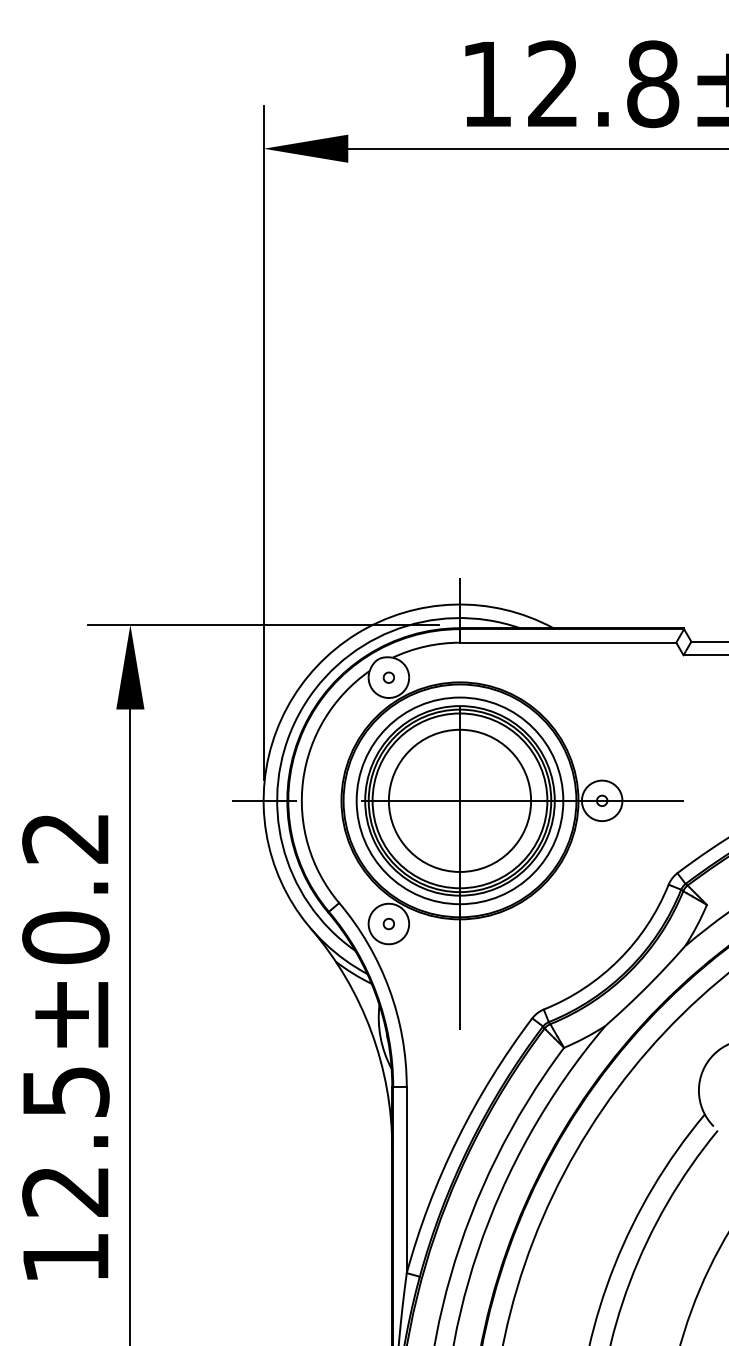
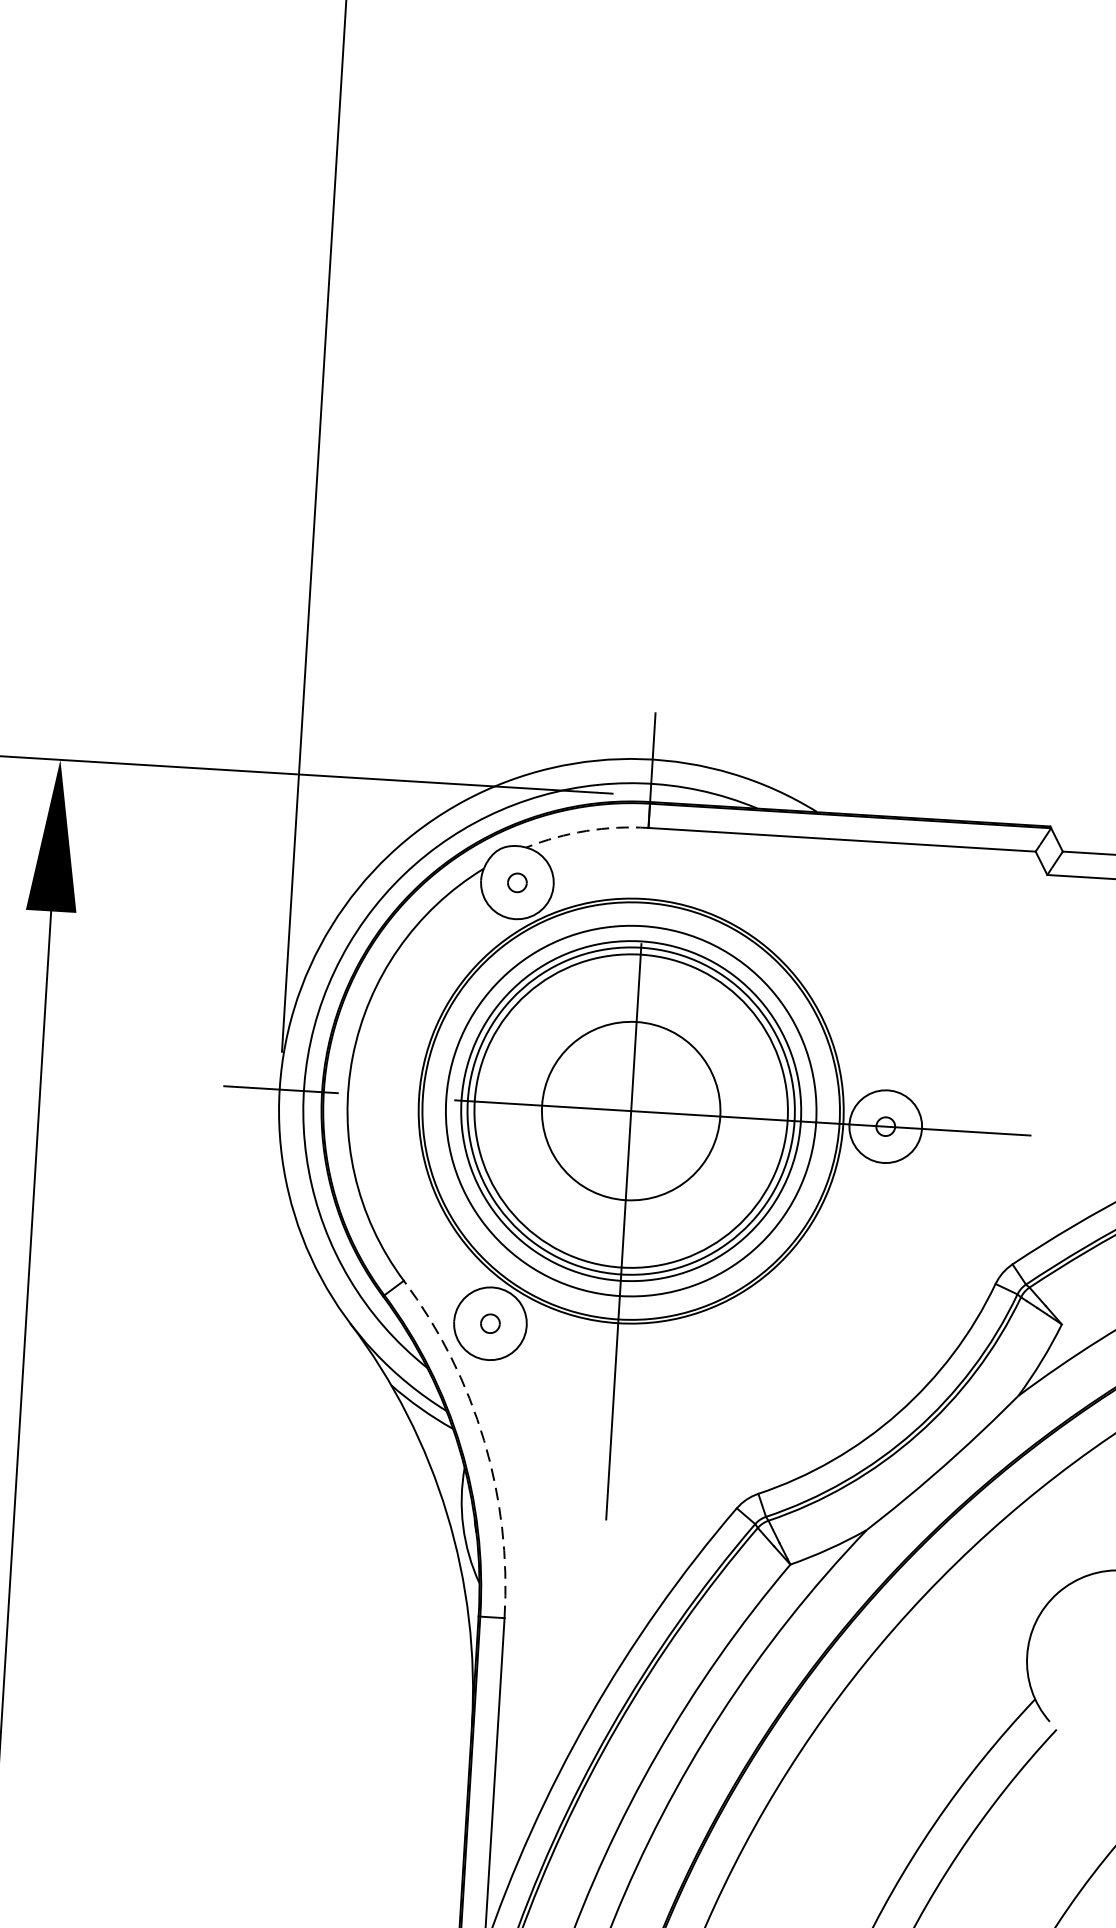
arc: (425, 646) -> (586, 830), solid -> dashed
circle: (459, 800) -> (630, 1110), size x0.7
arc: (389, 989) -> (484, 1441), solid -> dashed

